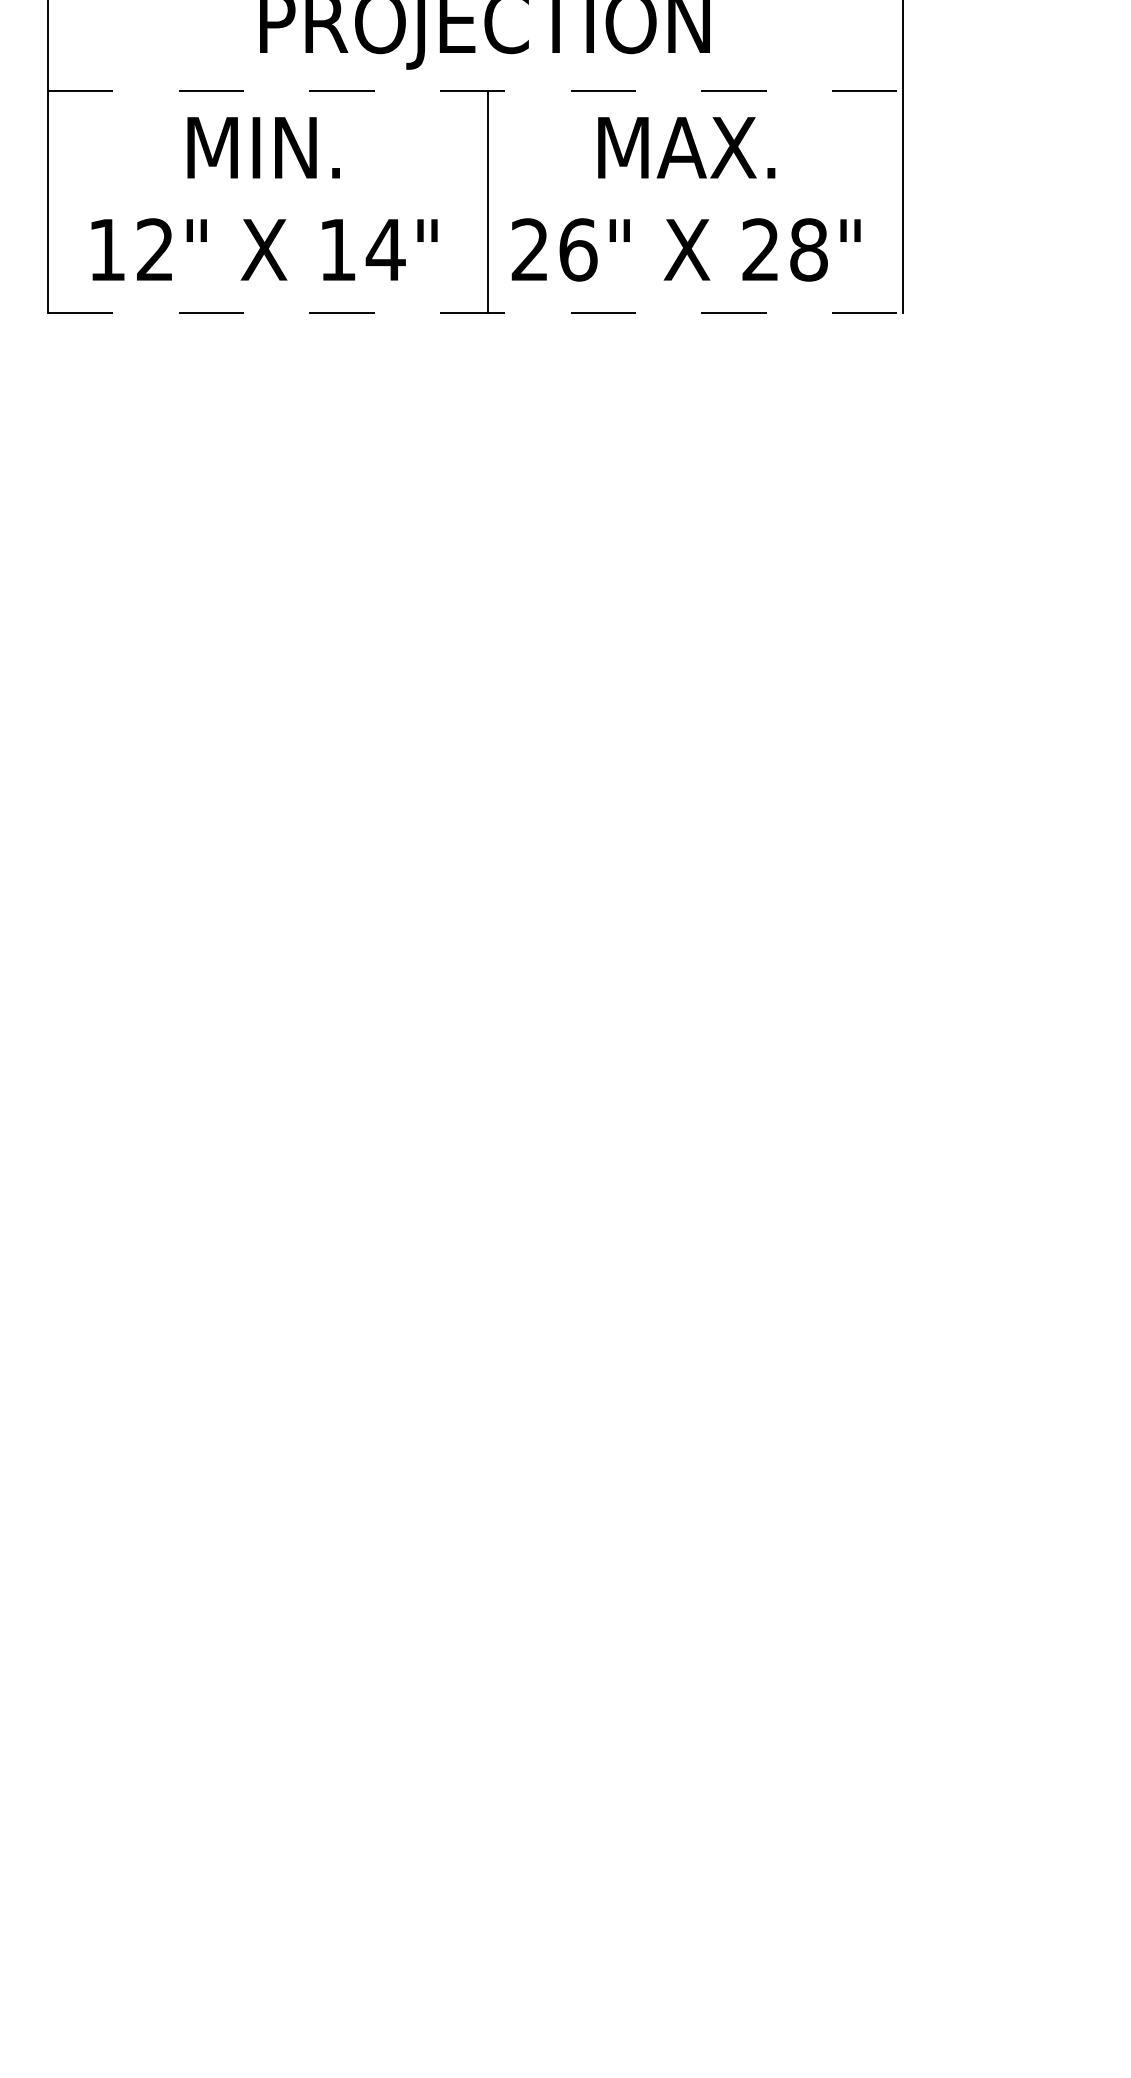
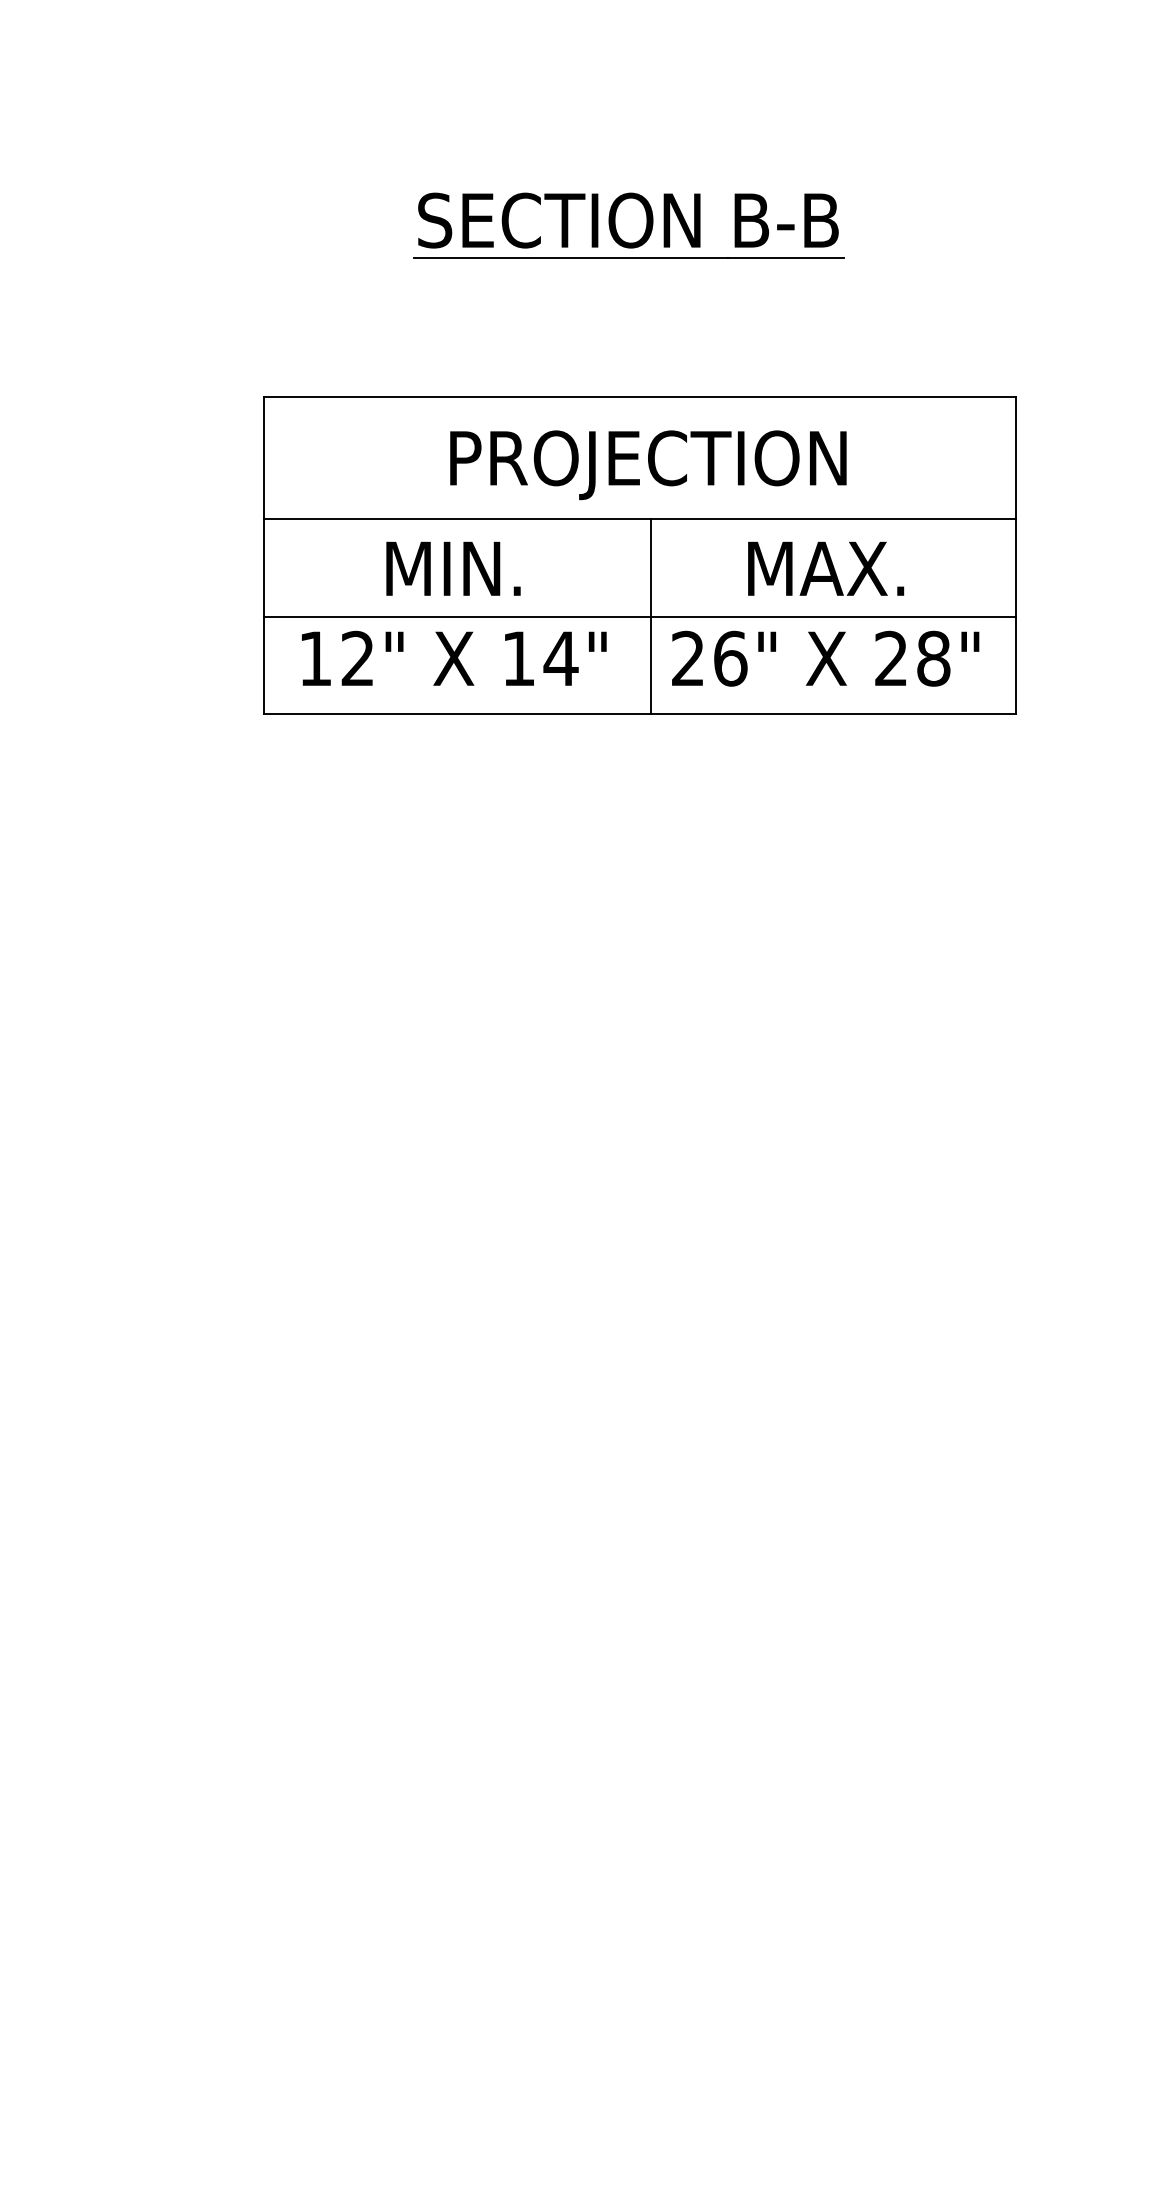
line: (476, 90) -> (640, 518), dashed -> solid
line: (474, 201) -> (639, 616), added
line: (476, 313) -> (640, 714), dashed -> solid

